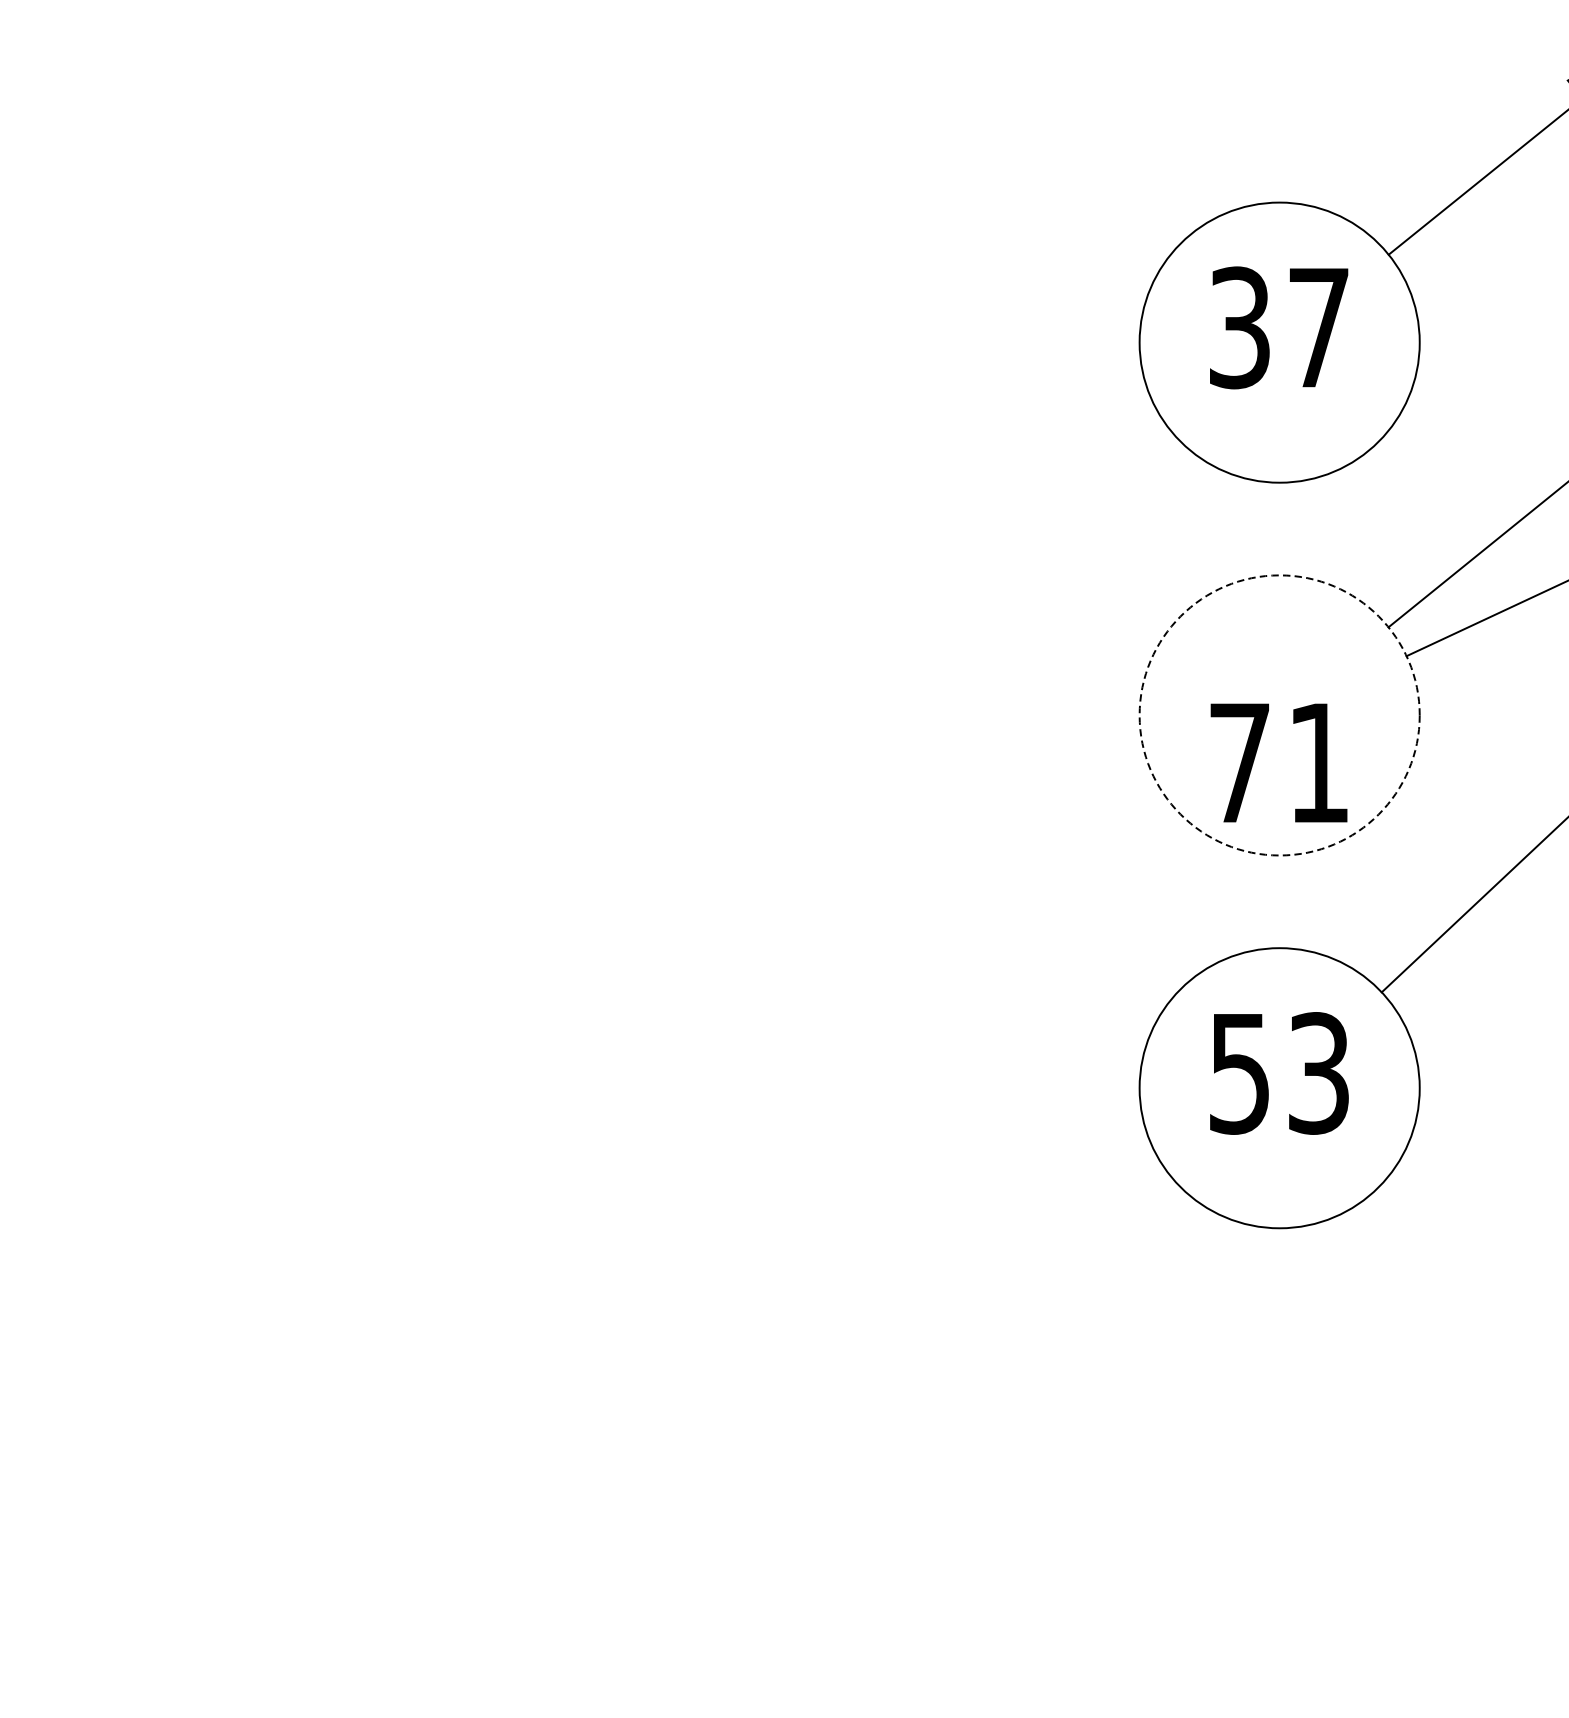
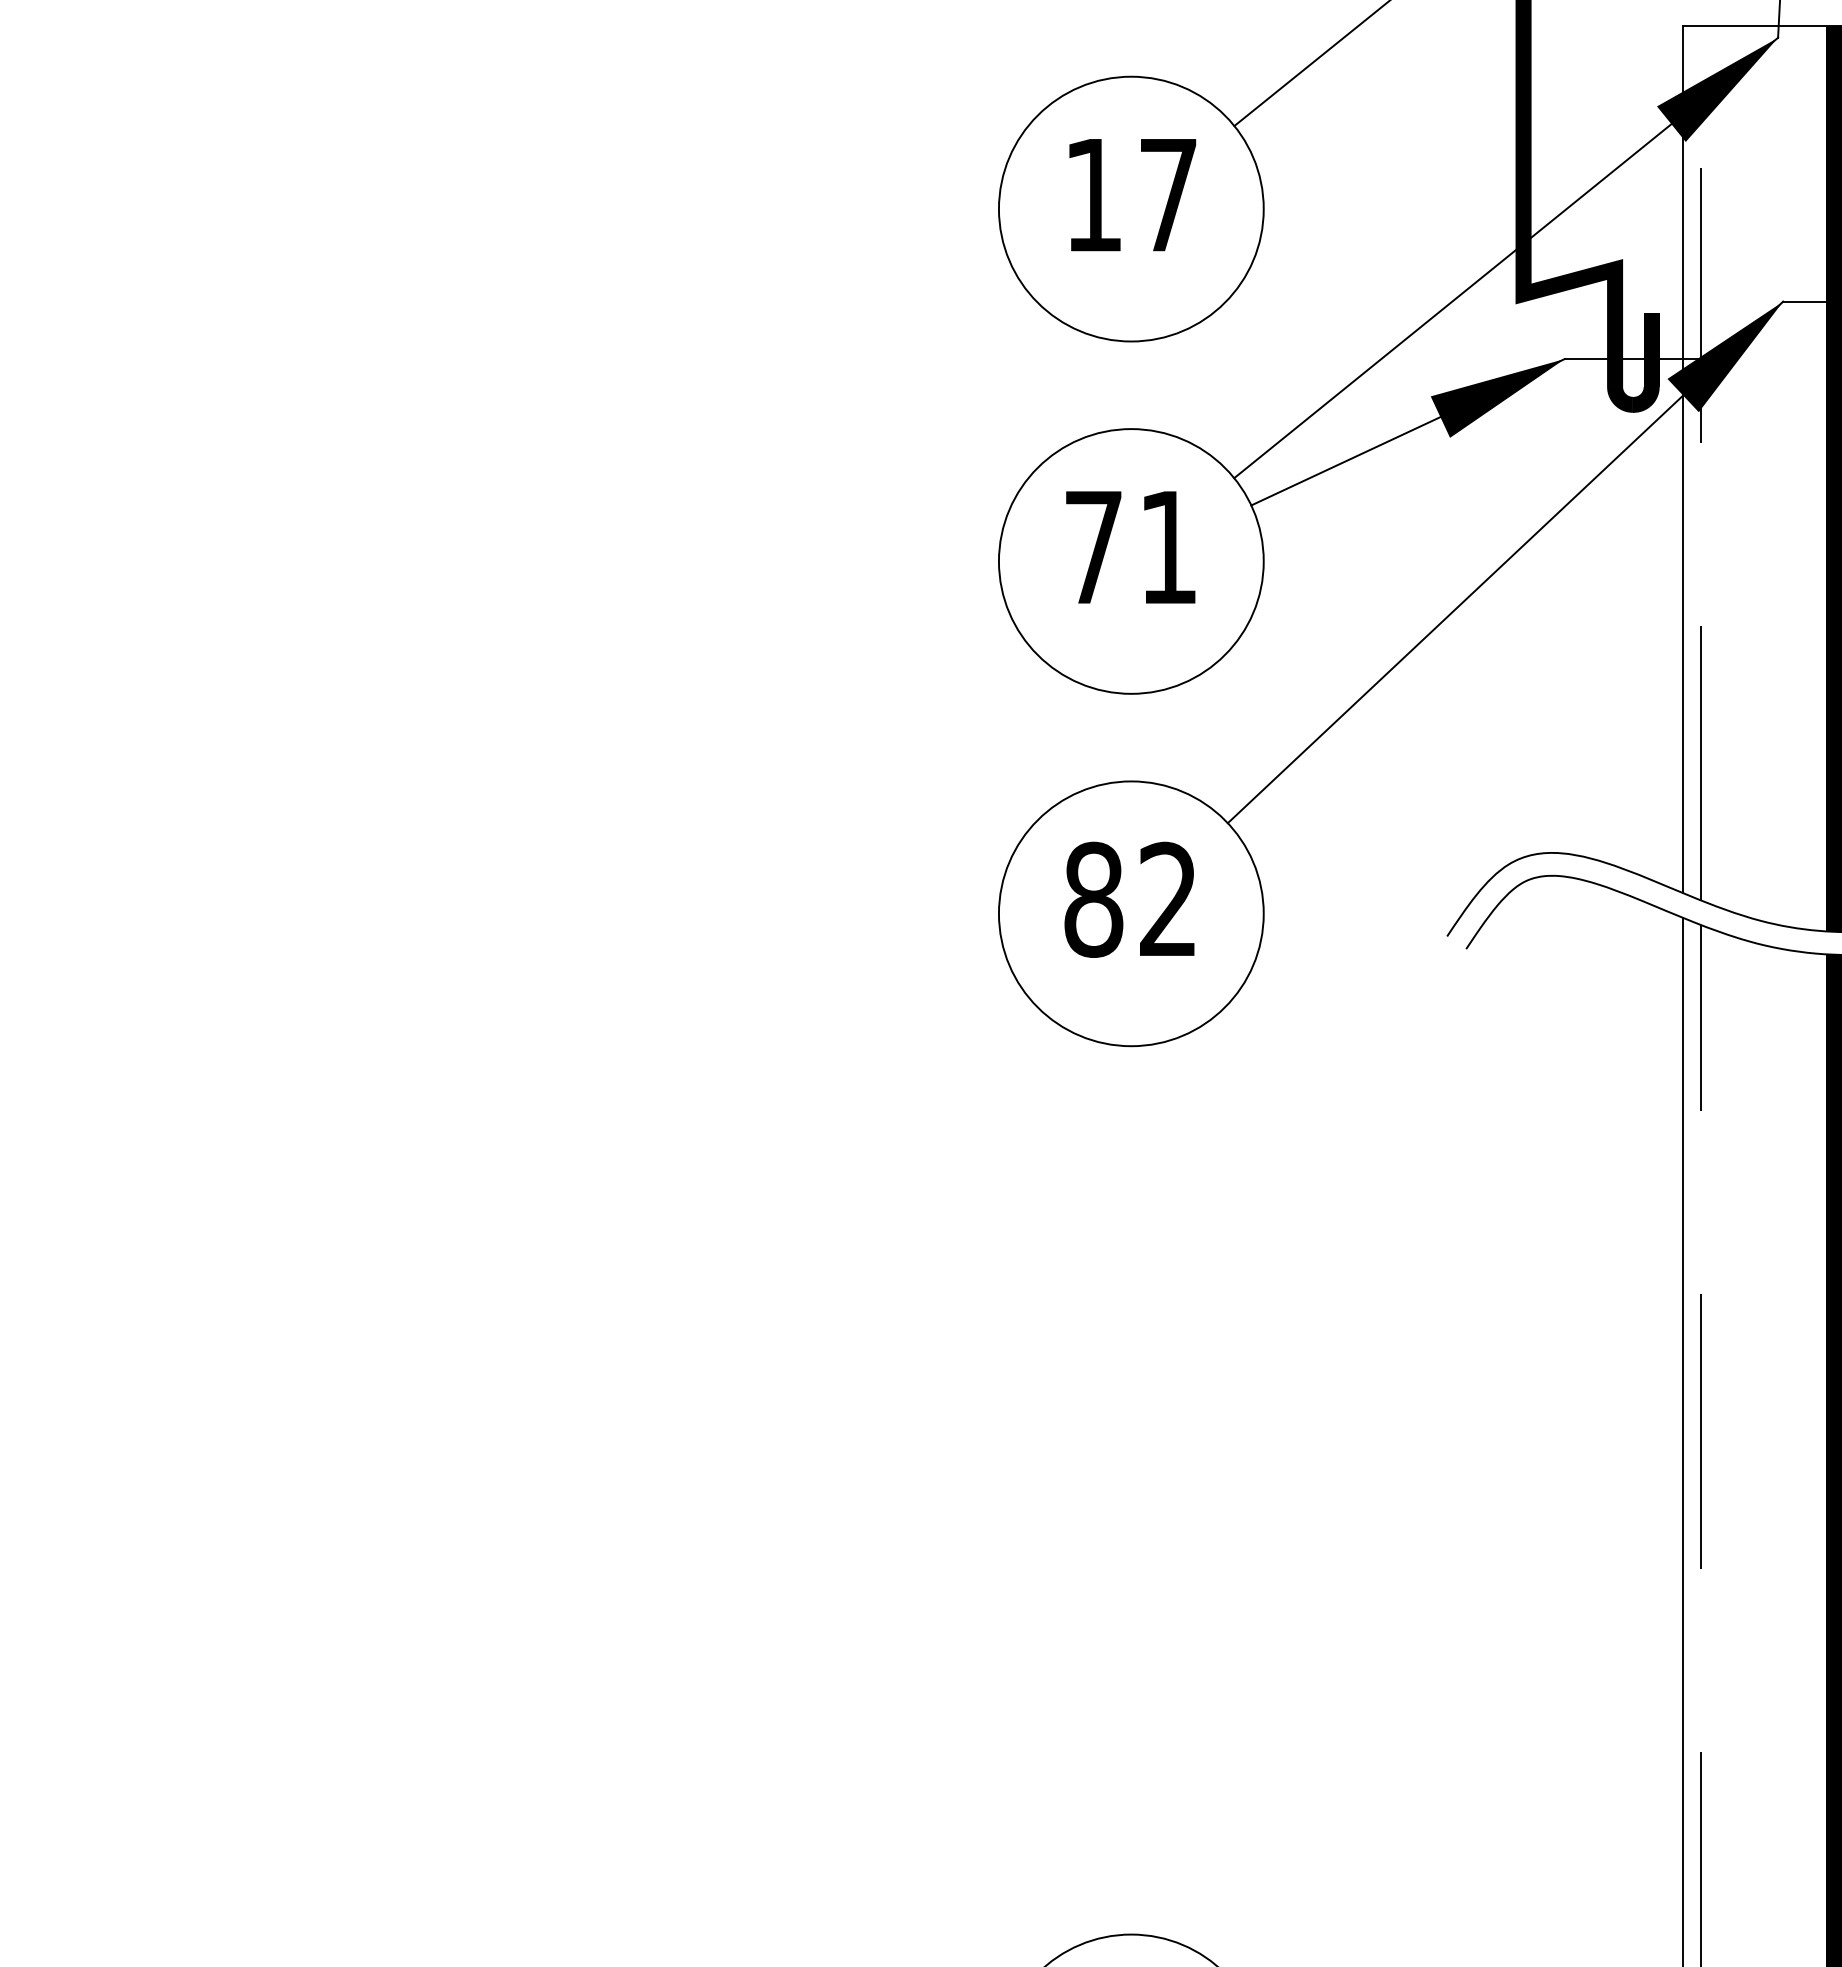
text: (1239, 328) -> (1093, 195), 37 -> 17
circle: (1278, 715) -> (1130, 561), dashed -> solid
text: (1278, 763) -> (1130, 547), moved
text: (1278, 1073) -> (1130, 899), 53 -> 82

